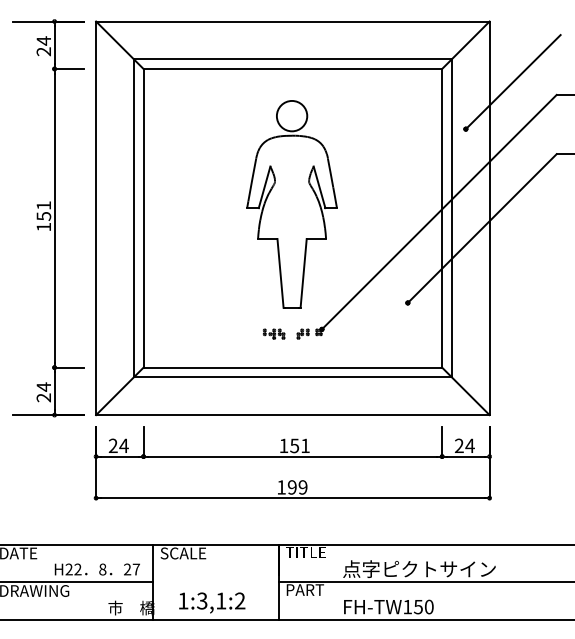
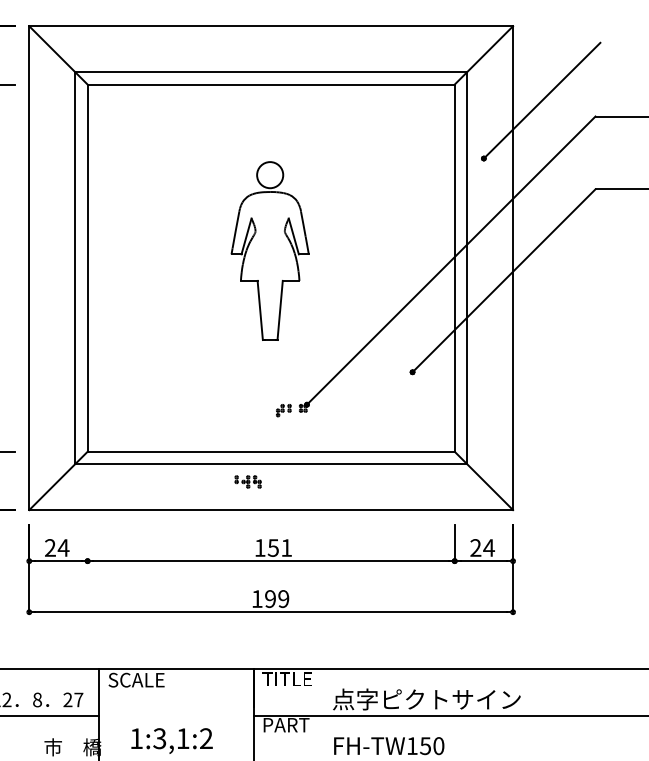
part: (291, 204) -> (269, 251), size x0.7
part: (273, 333) -> (247, 481), moved
line: (143, 441) -> (87, 542), removed

